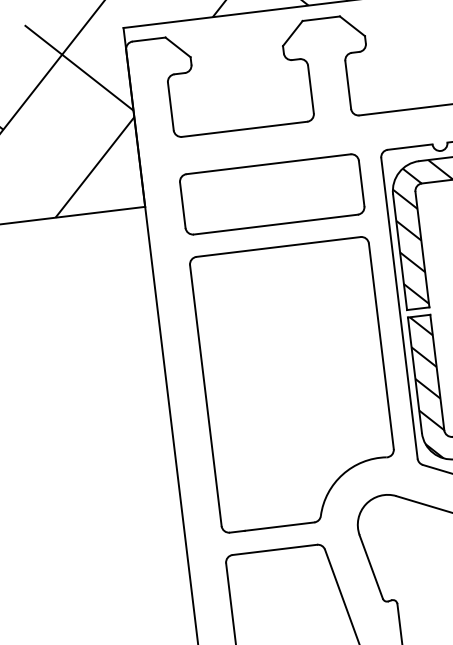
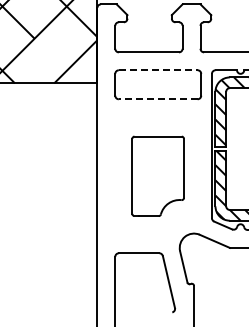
line: (269, 164) -> (158, 70), solid -> dashed
line: (274, 225) -> (157, 99), solid -> dashed
part: (293, 385) -> (157, 176), size x0.6

